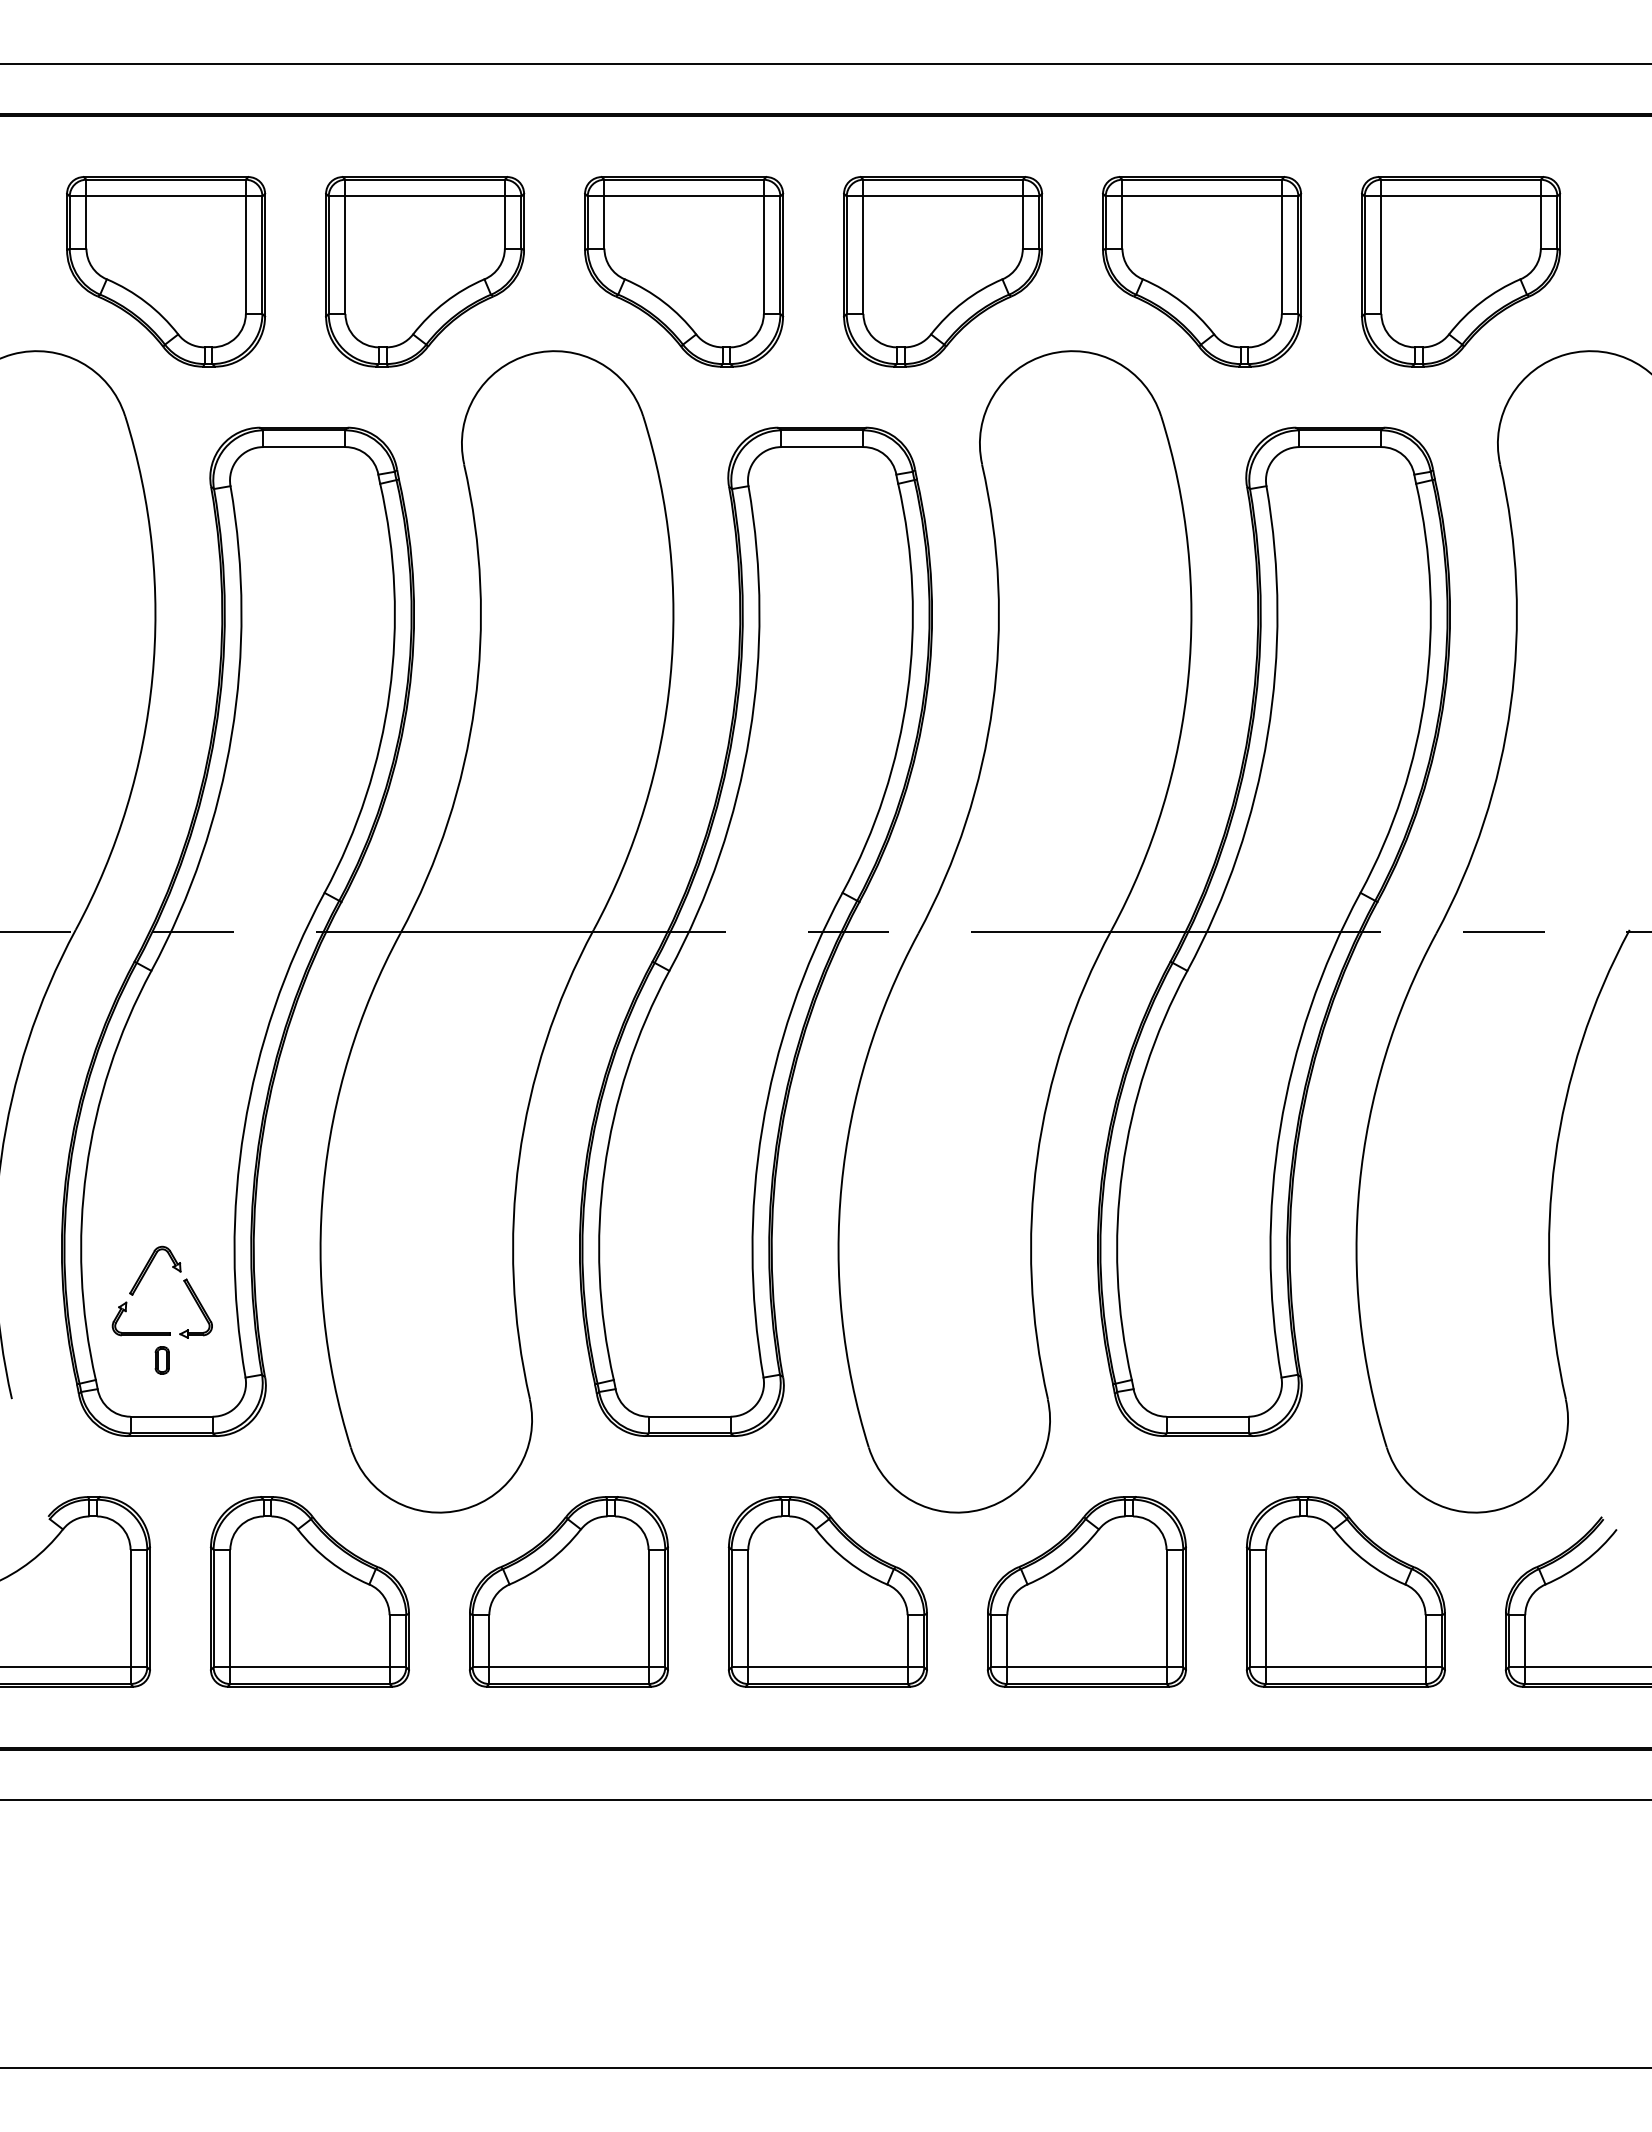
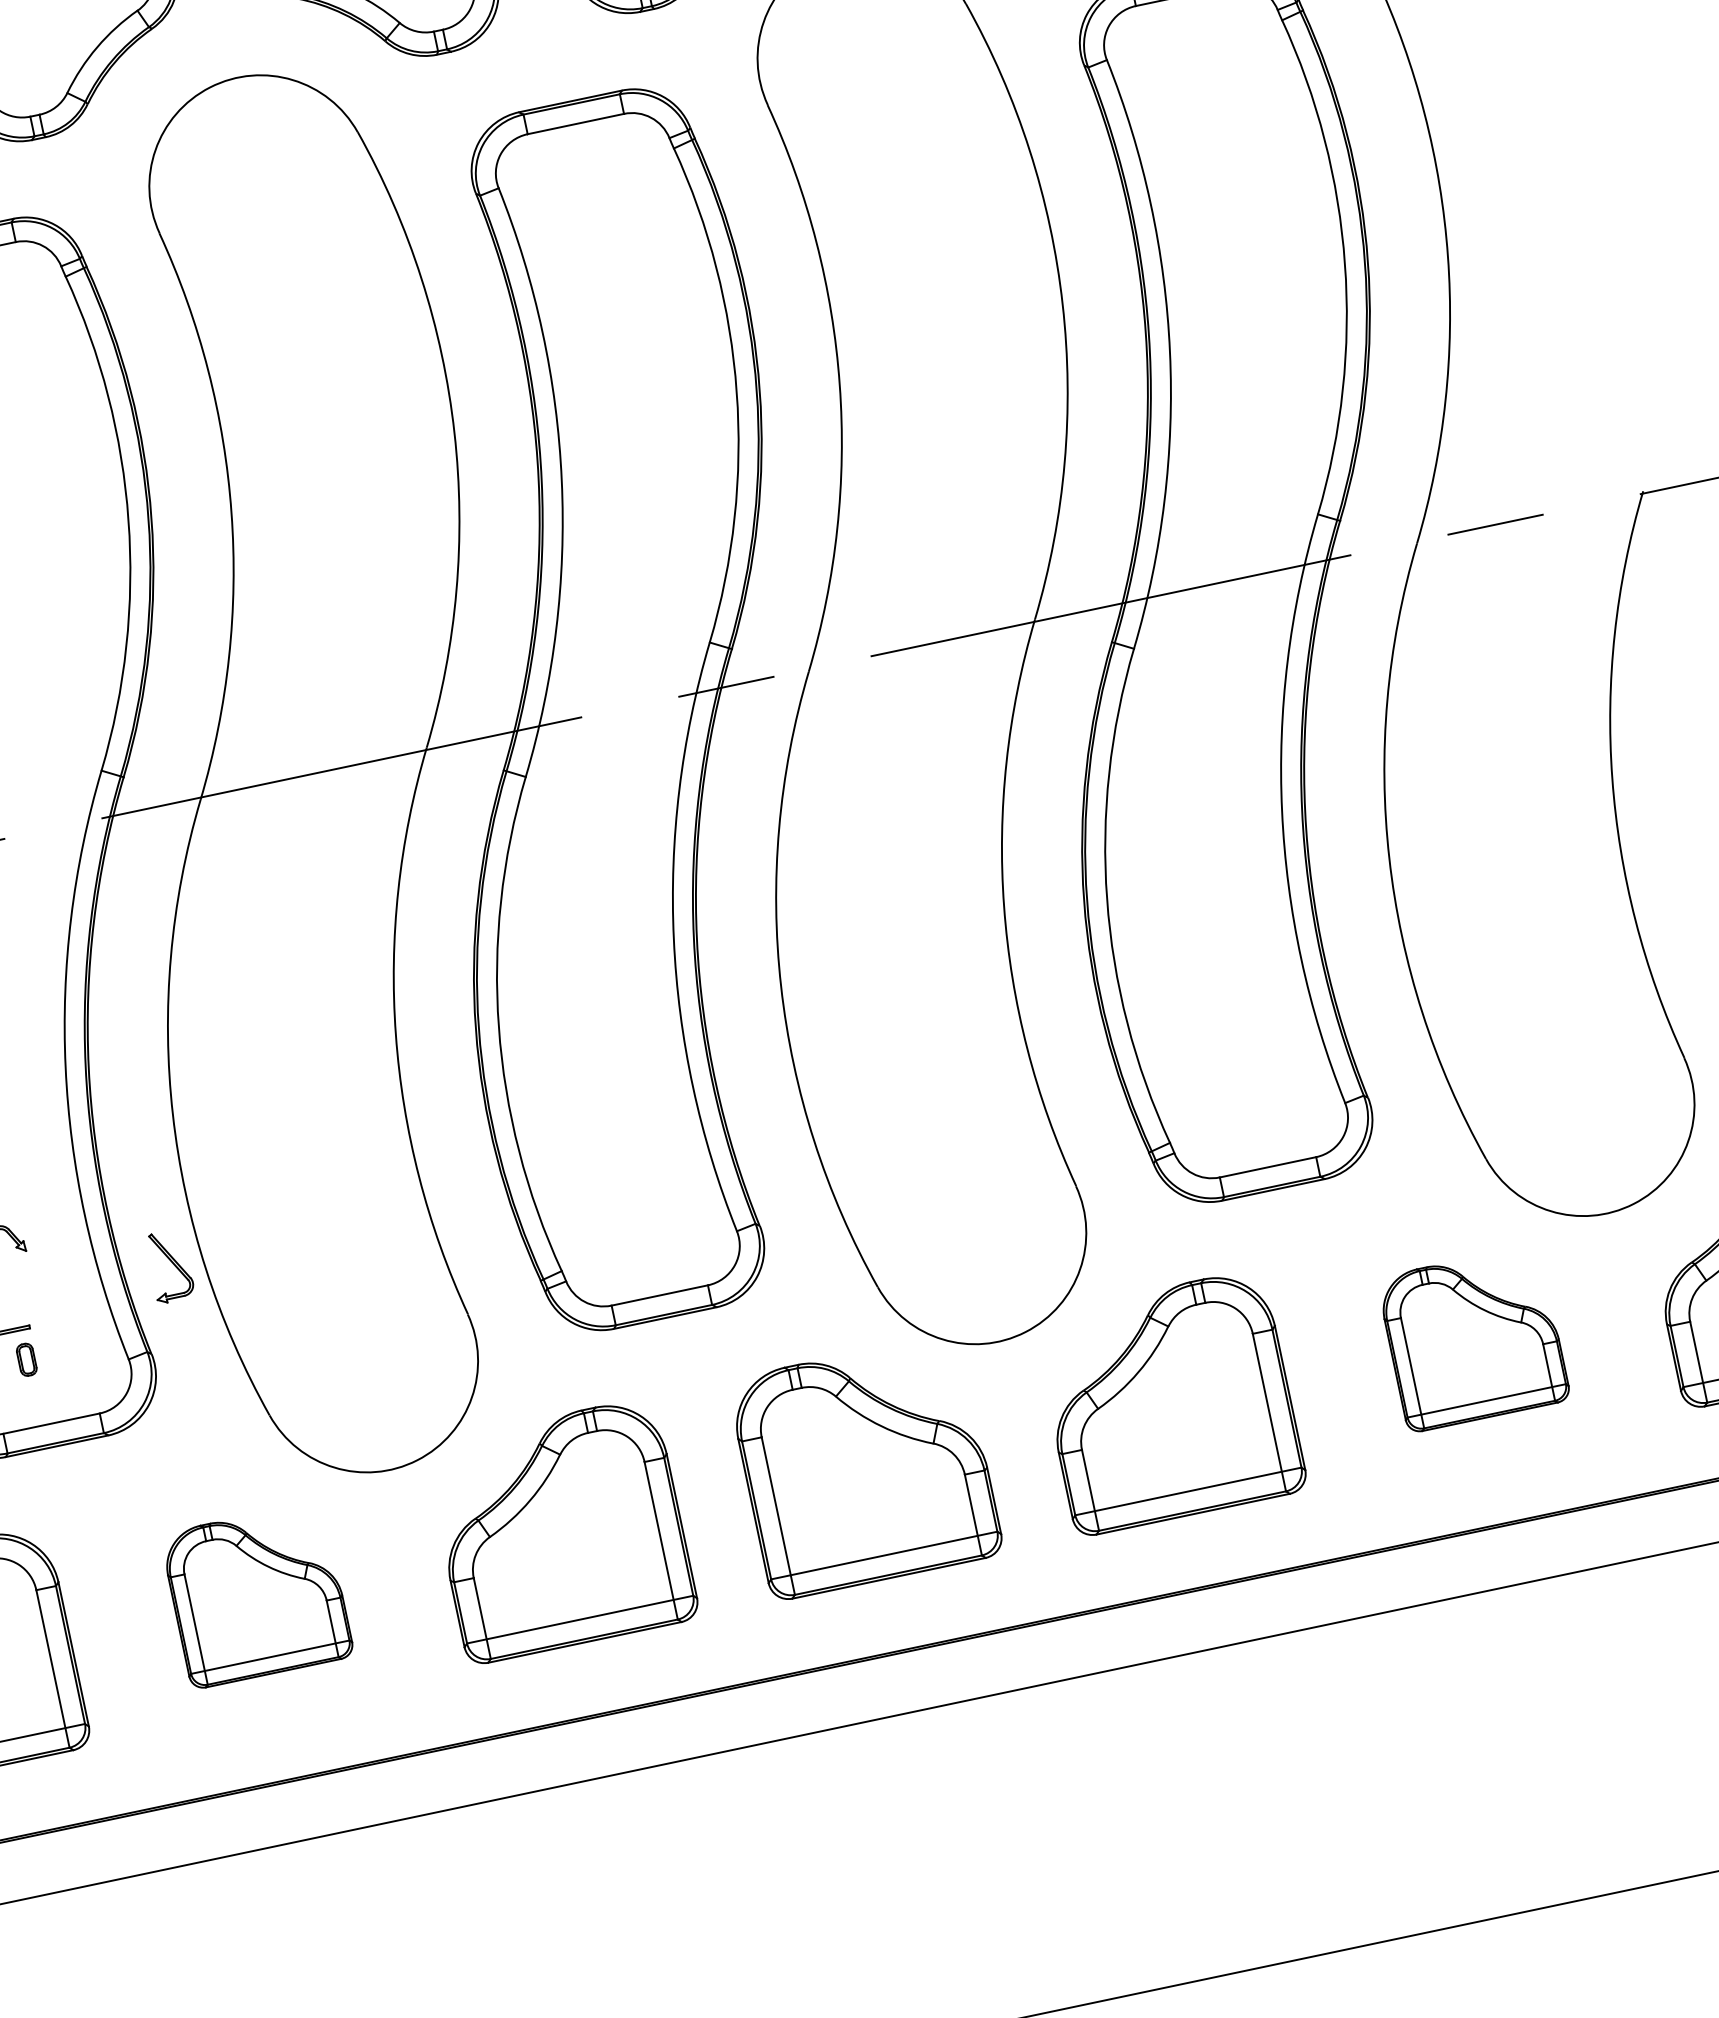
part: (195, 1308) -> (169, 1266), moved
part: (309, 1591) -> (256, 1594), size x0.7
part: (1345, 1591) -> (1473, 1338), size x0.7

